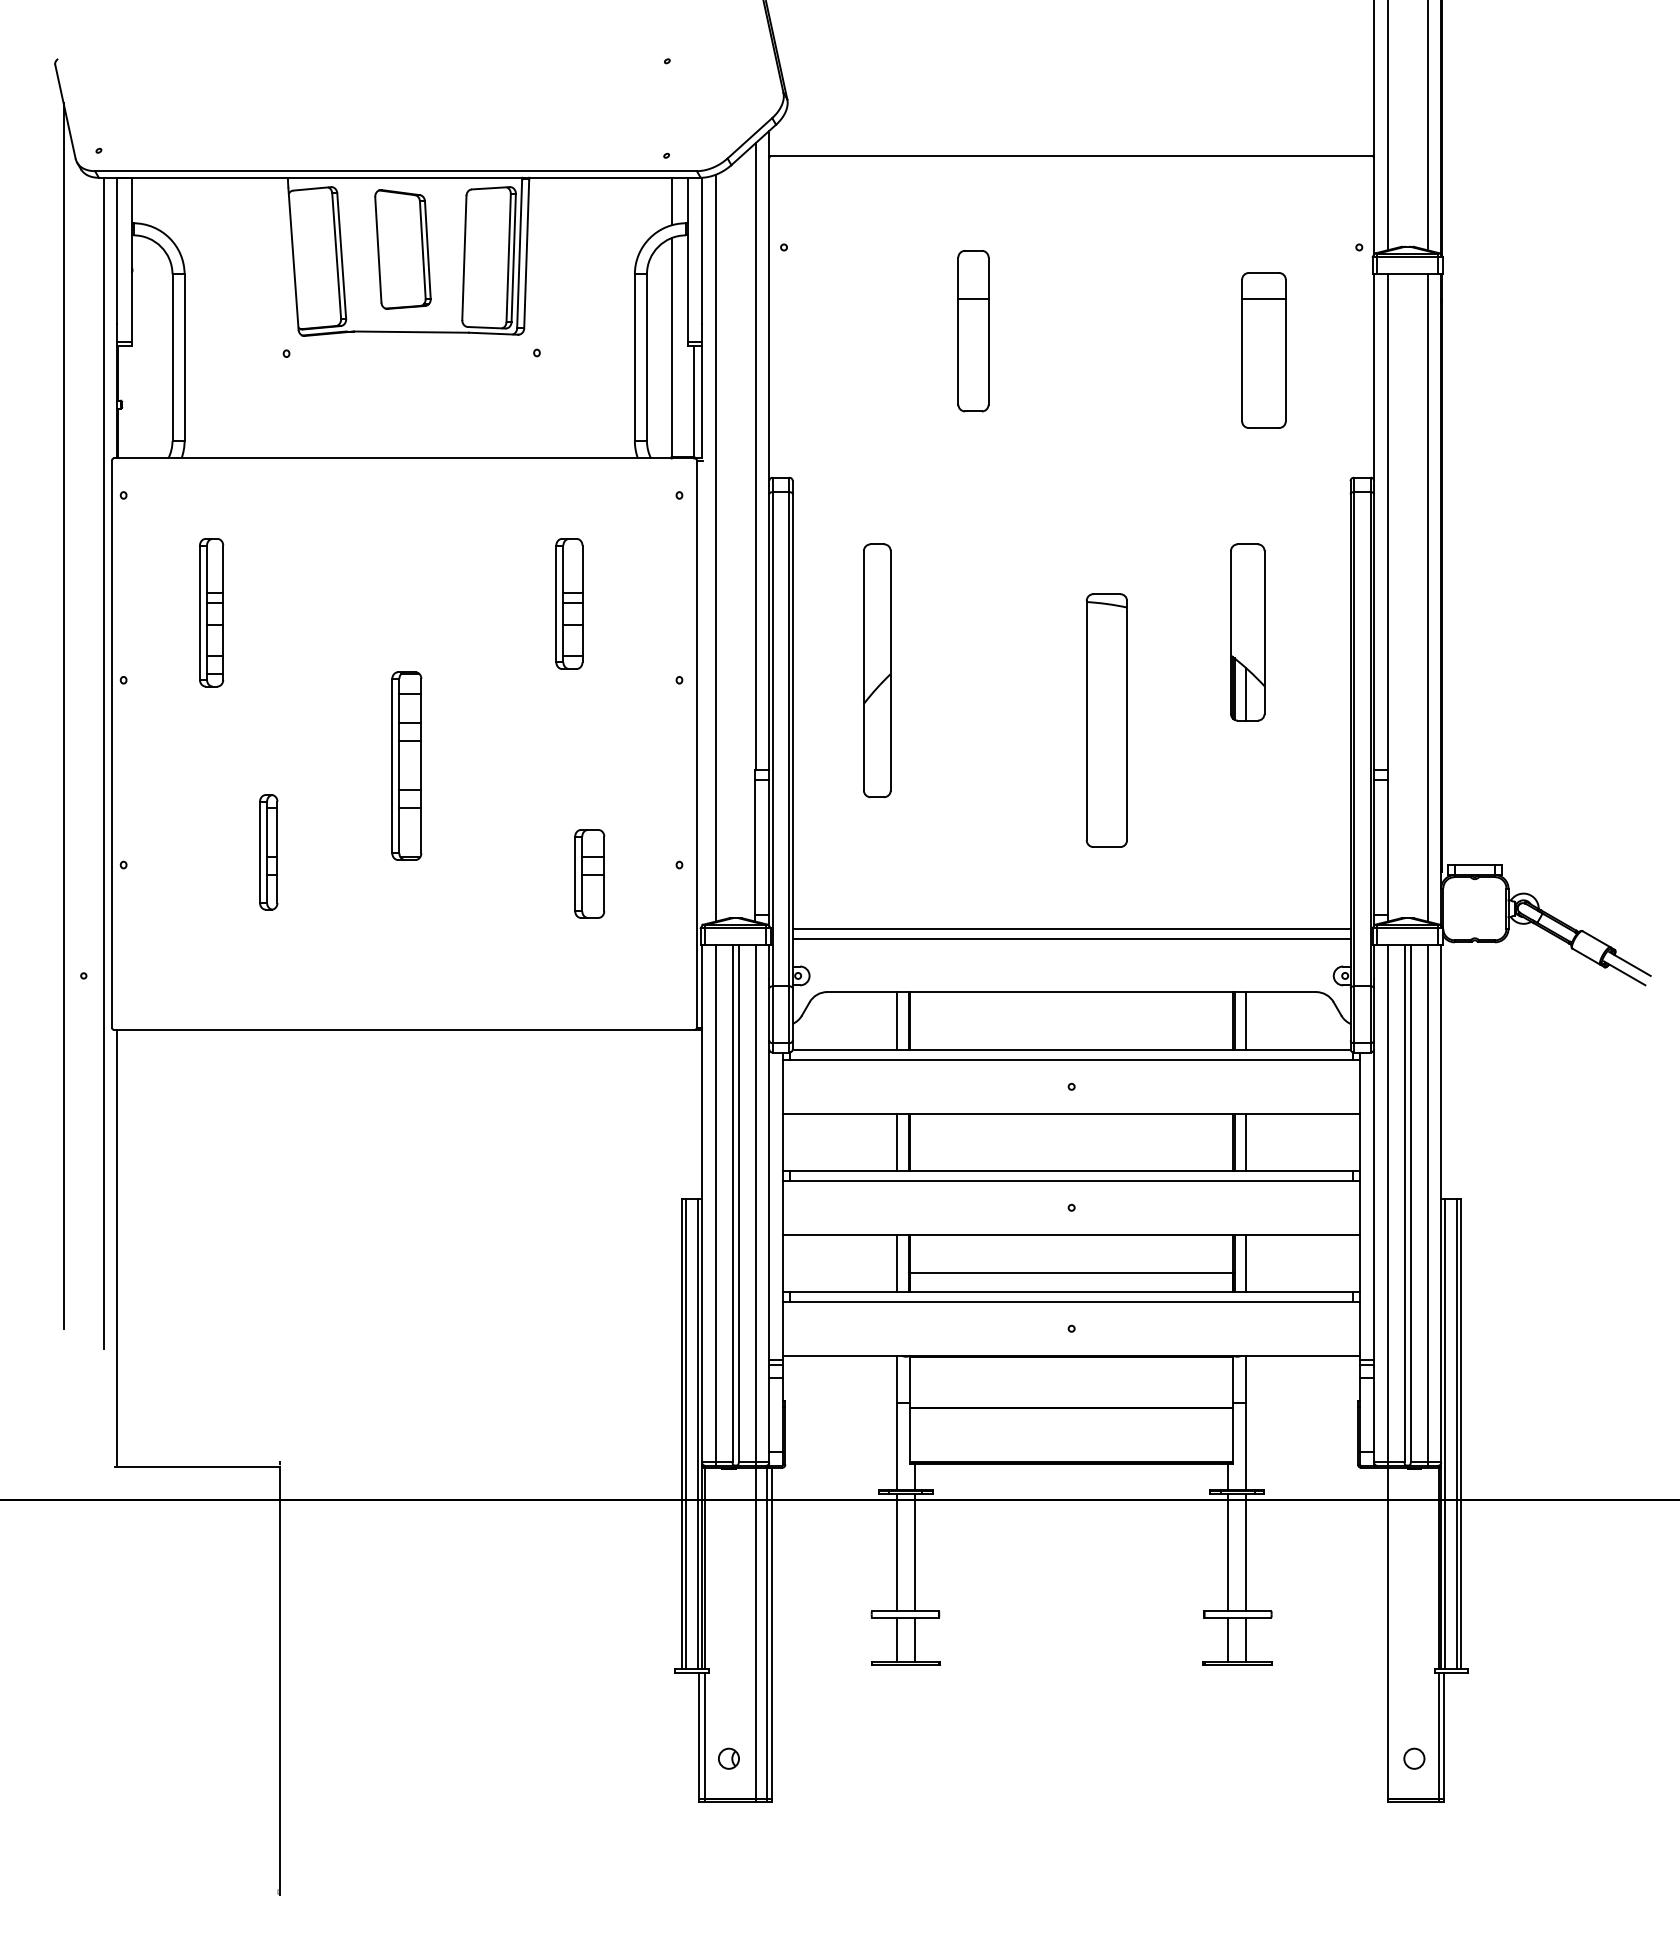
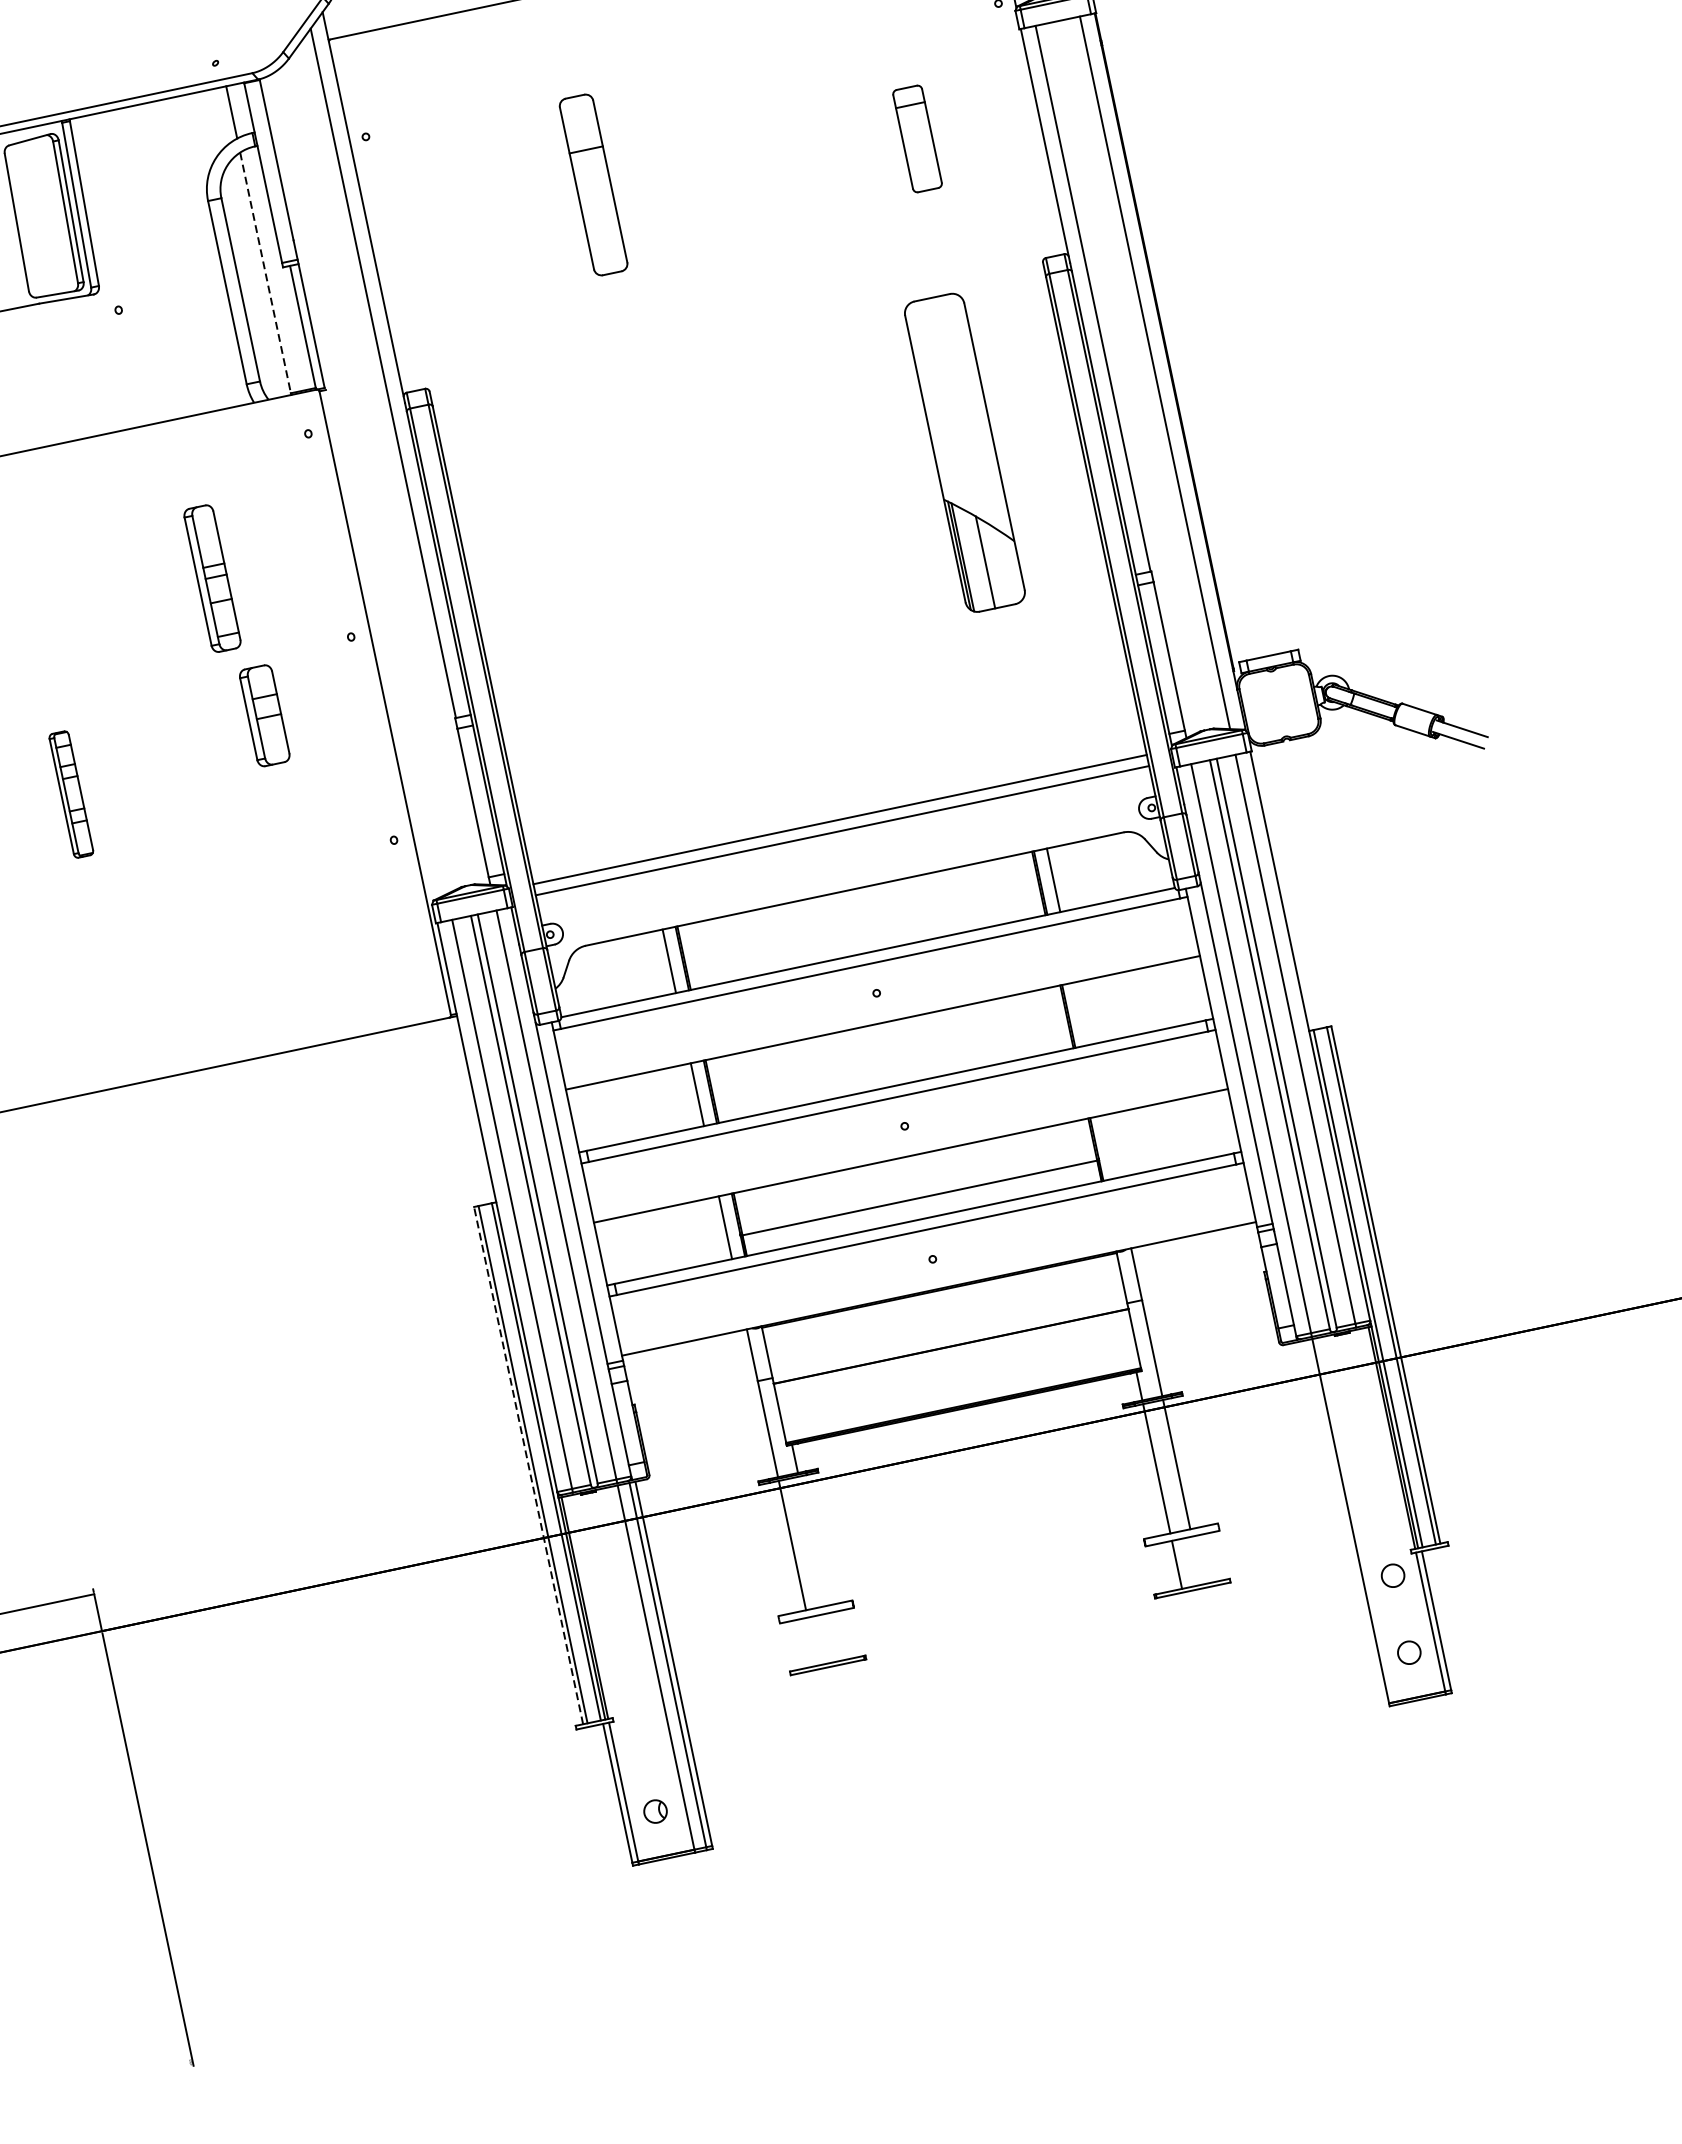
line: (671, 348) -> (265, 274), solid -> dashed
part: (1263, 350) -> (917, 139), size x0.6
line: (715, 547) -> (360, 482), removed
part: (1247, 632) -> (964, 452), size x1.6
part: (877, 670) -> (566, 580), removed
part: (1106, 720) -> (830, 582), removed
part: (406, 765) -> (70, 794), size x0.6
part: (589, 873) -> (264, 715), moved
line: (1246, 1141) -> (1081, 1012), removed
line: (1246, 1262) -> (1109, 1145), removed
line: (681, 1433) -> (528, 1464), solid -> dashed
line: (915, 1552) -> (812, 1541), removed
line: (896, 1639) -> (812, 1641), removed
line: (915, 1639) -> (833, 1637), removed
line: (1246, 1639) -> (1197, 1560), removed
circle: (1414, 1688) -> (1393, 1575), added

